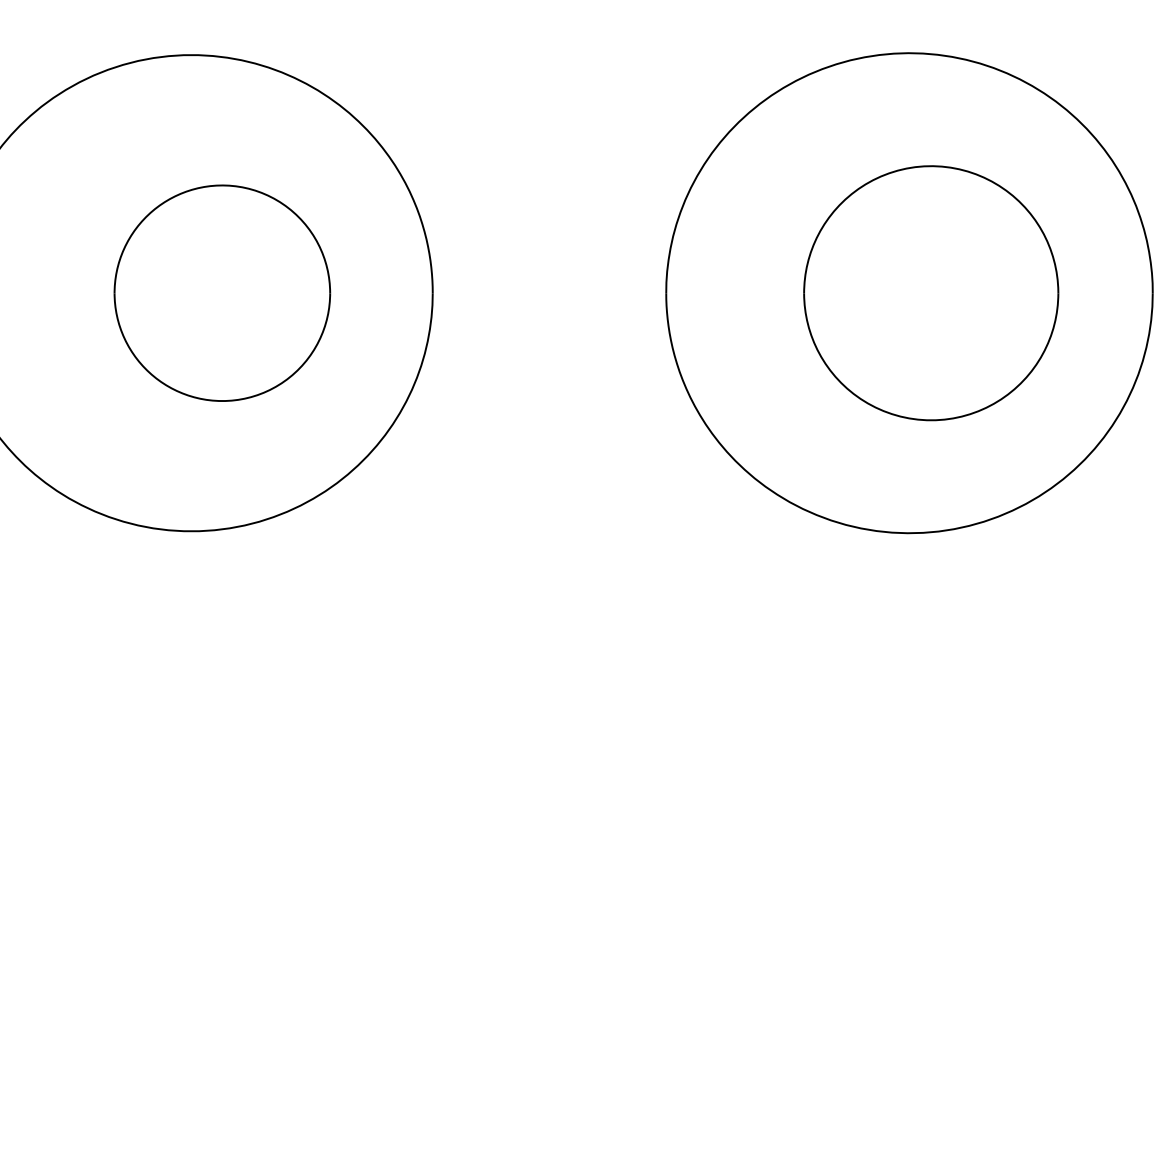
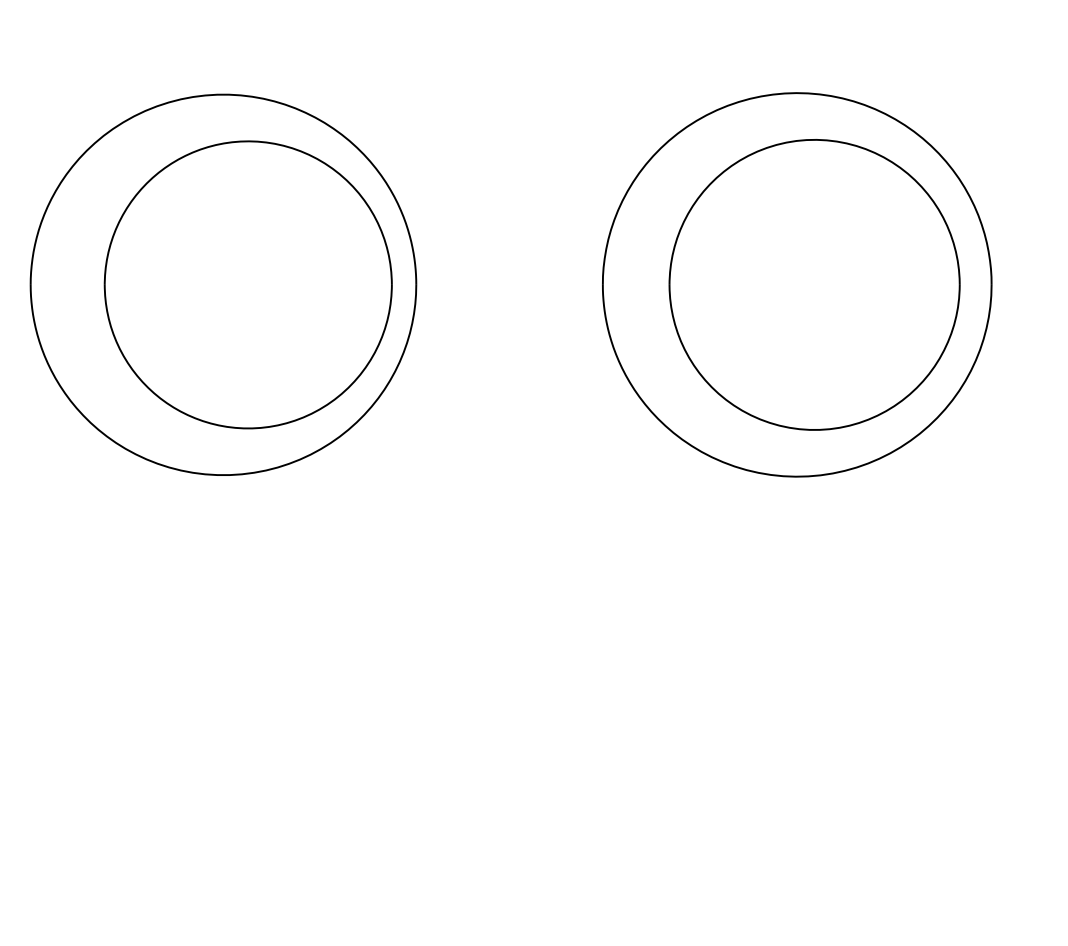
part: (221, 292) -> (247, 284), size x1.67
part: (931, 292) -> (814, 284), size x1.43

